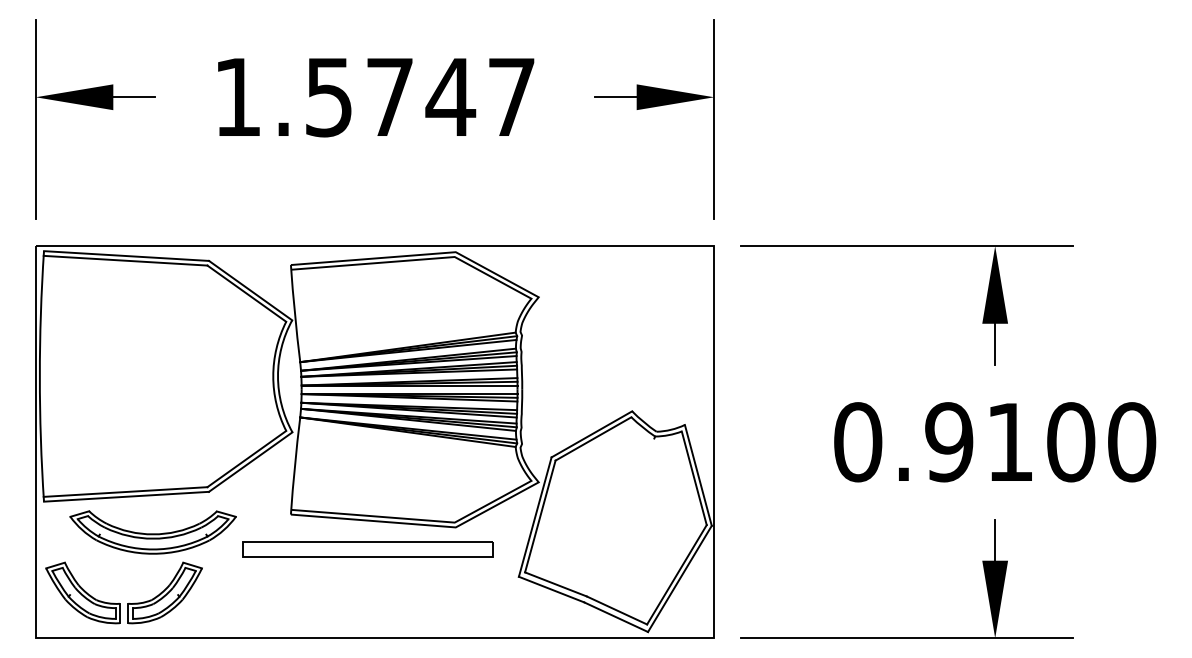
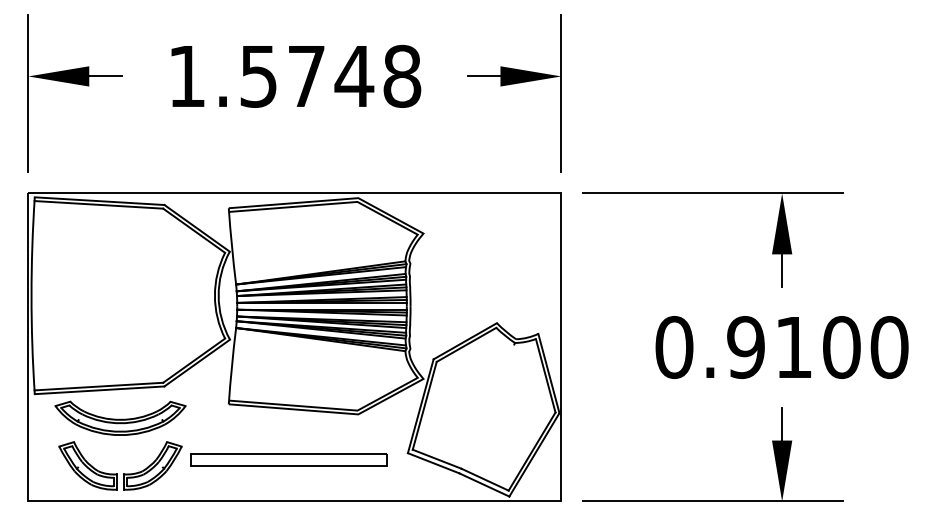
text: (511, 97) -> (402, 76), 1.5747 -> 1.5748
part: (367, 549) -> (288, 460), moved
part: (119, 602) -> (116, 473), moved

